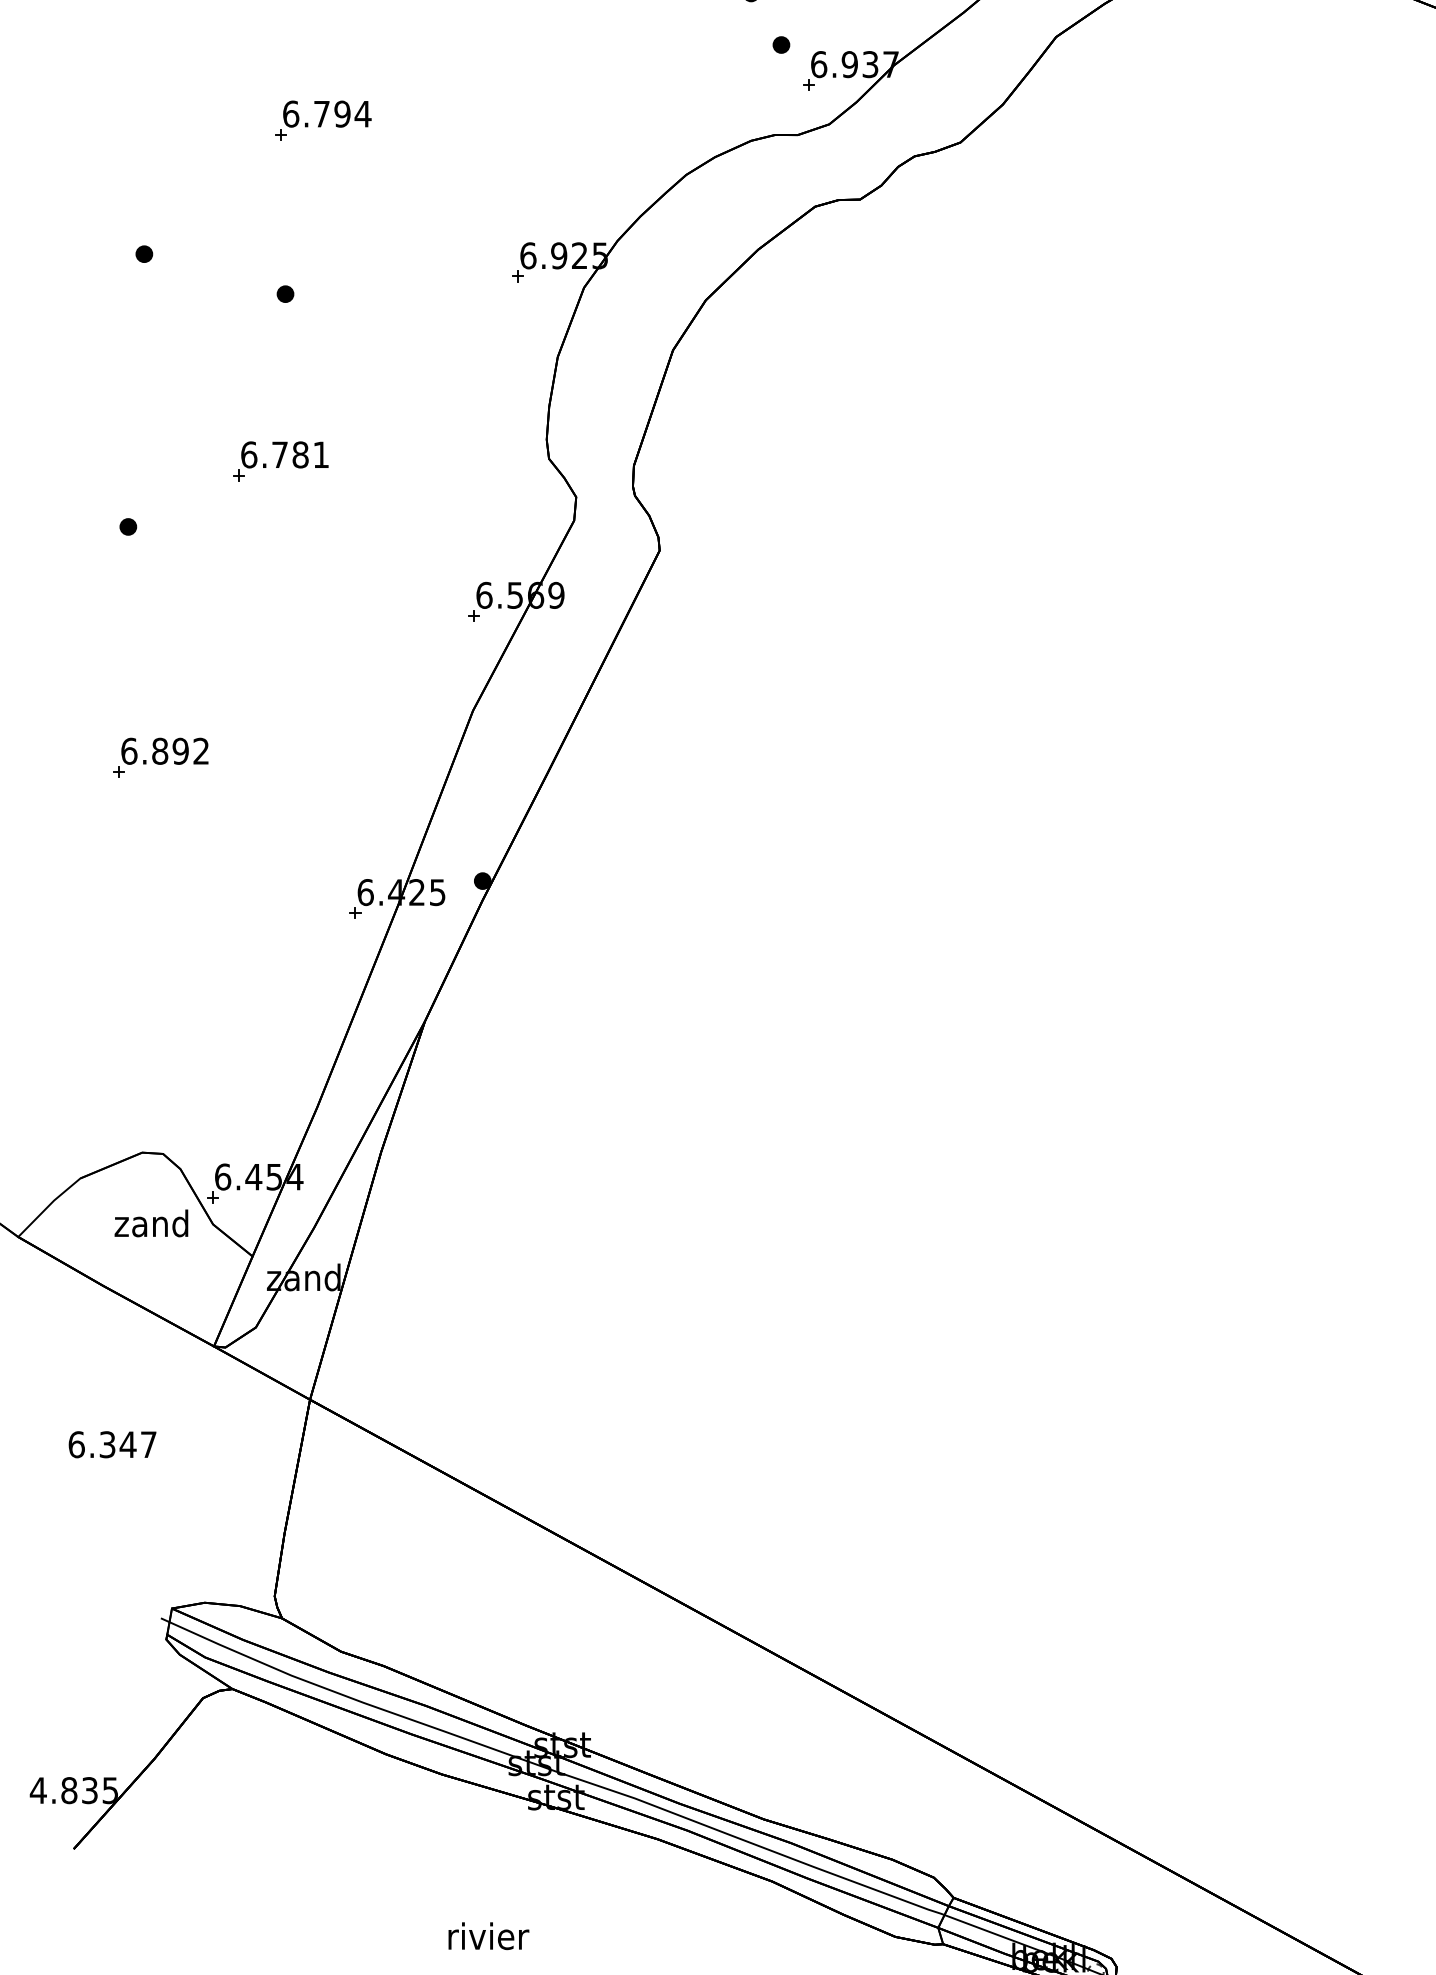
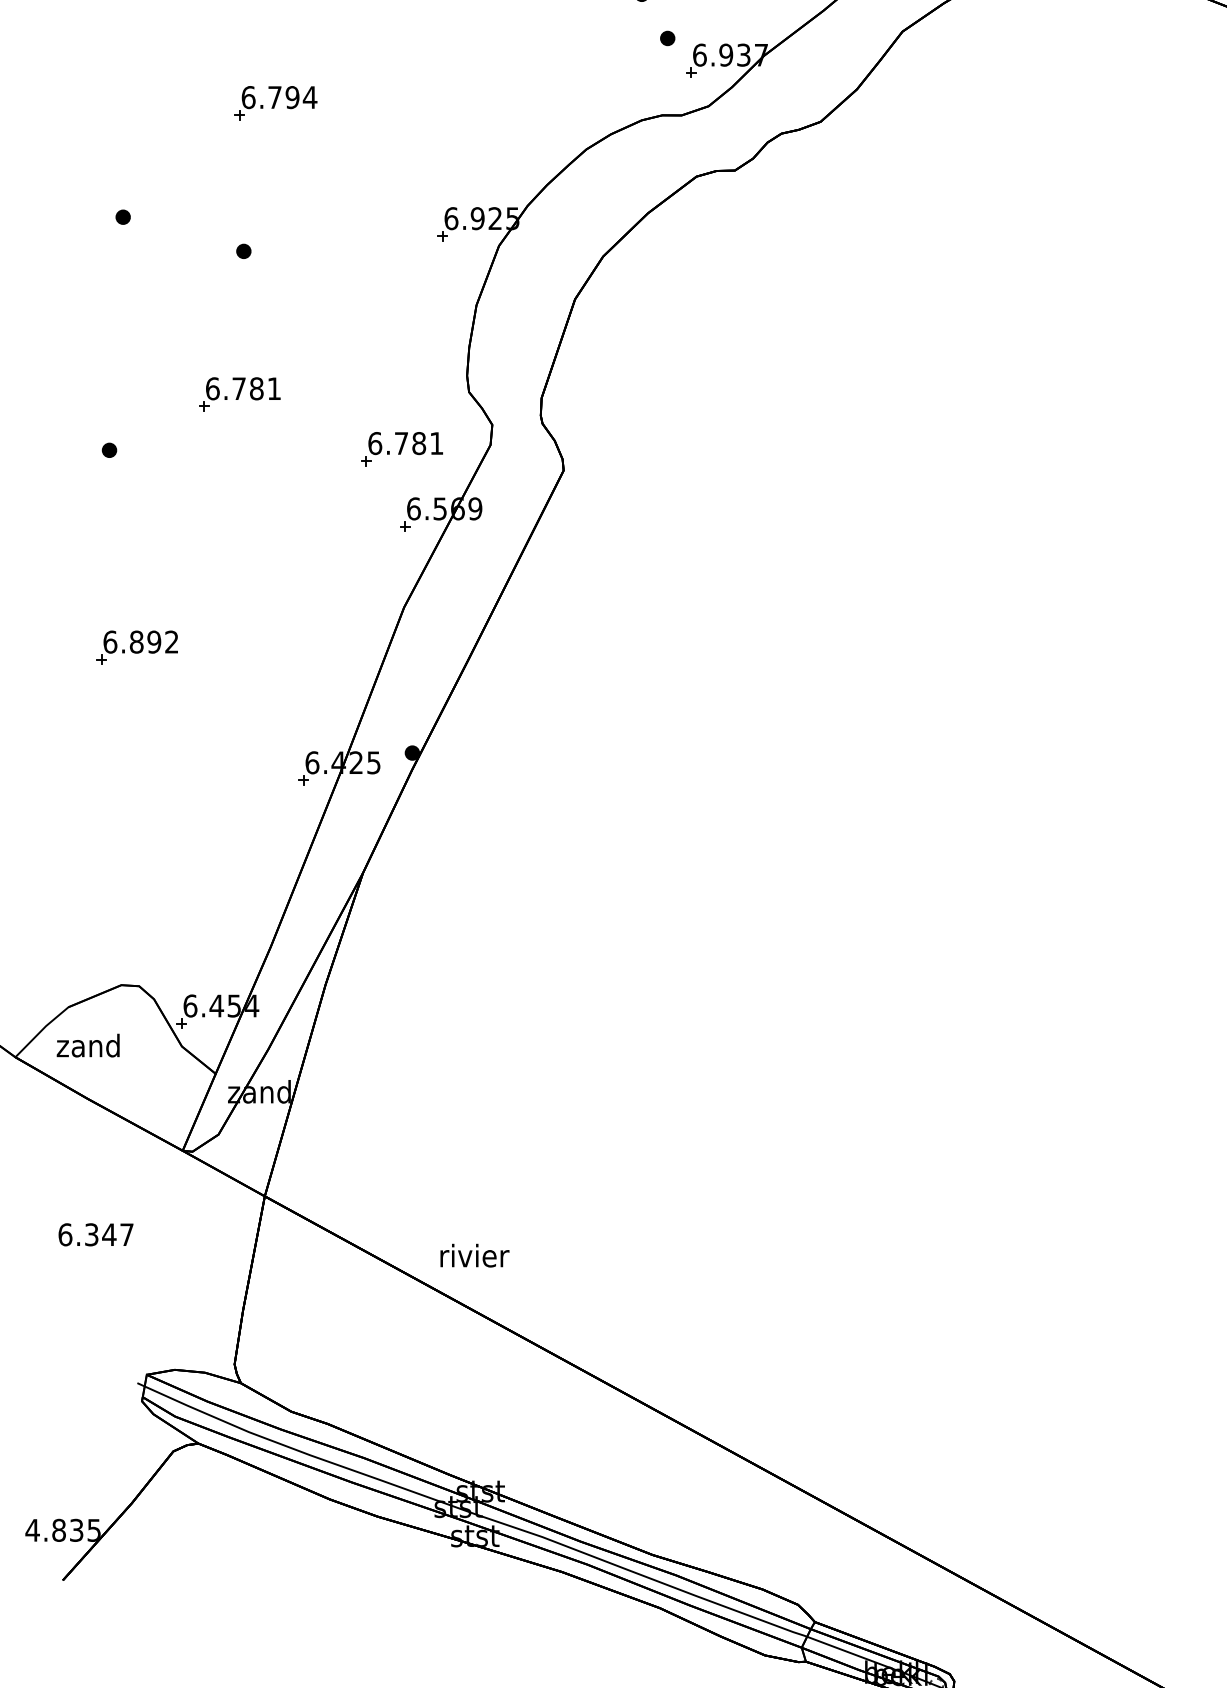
part: (470, 525) -> (401, 449), added
text: (151, 1223) -> (88, 1045), moved
text: (488, 1936) -> (474, 1255), moved

